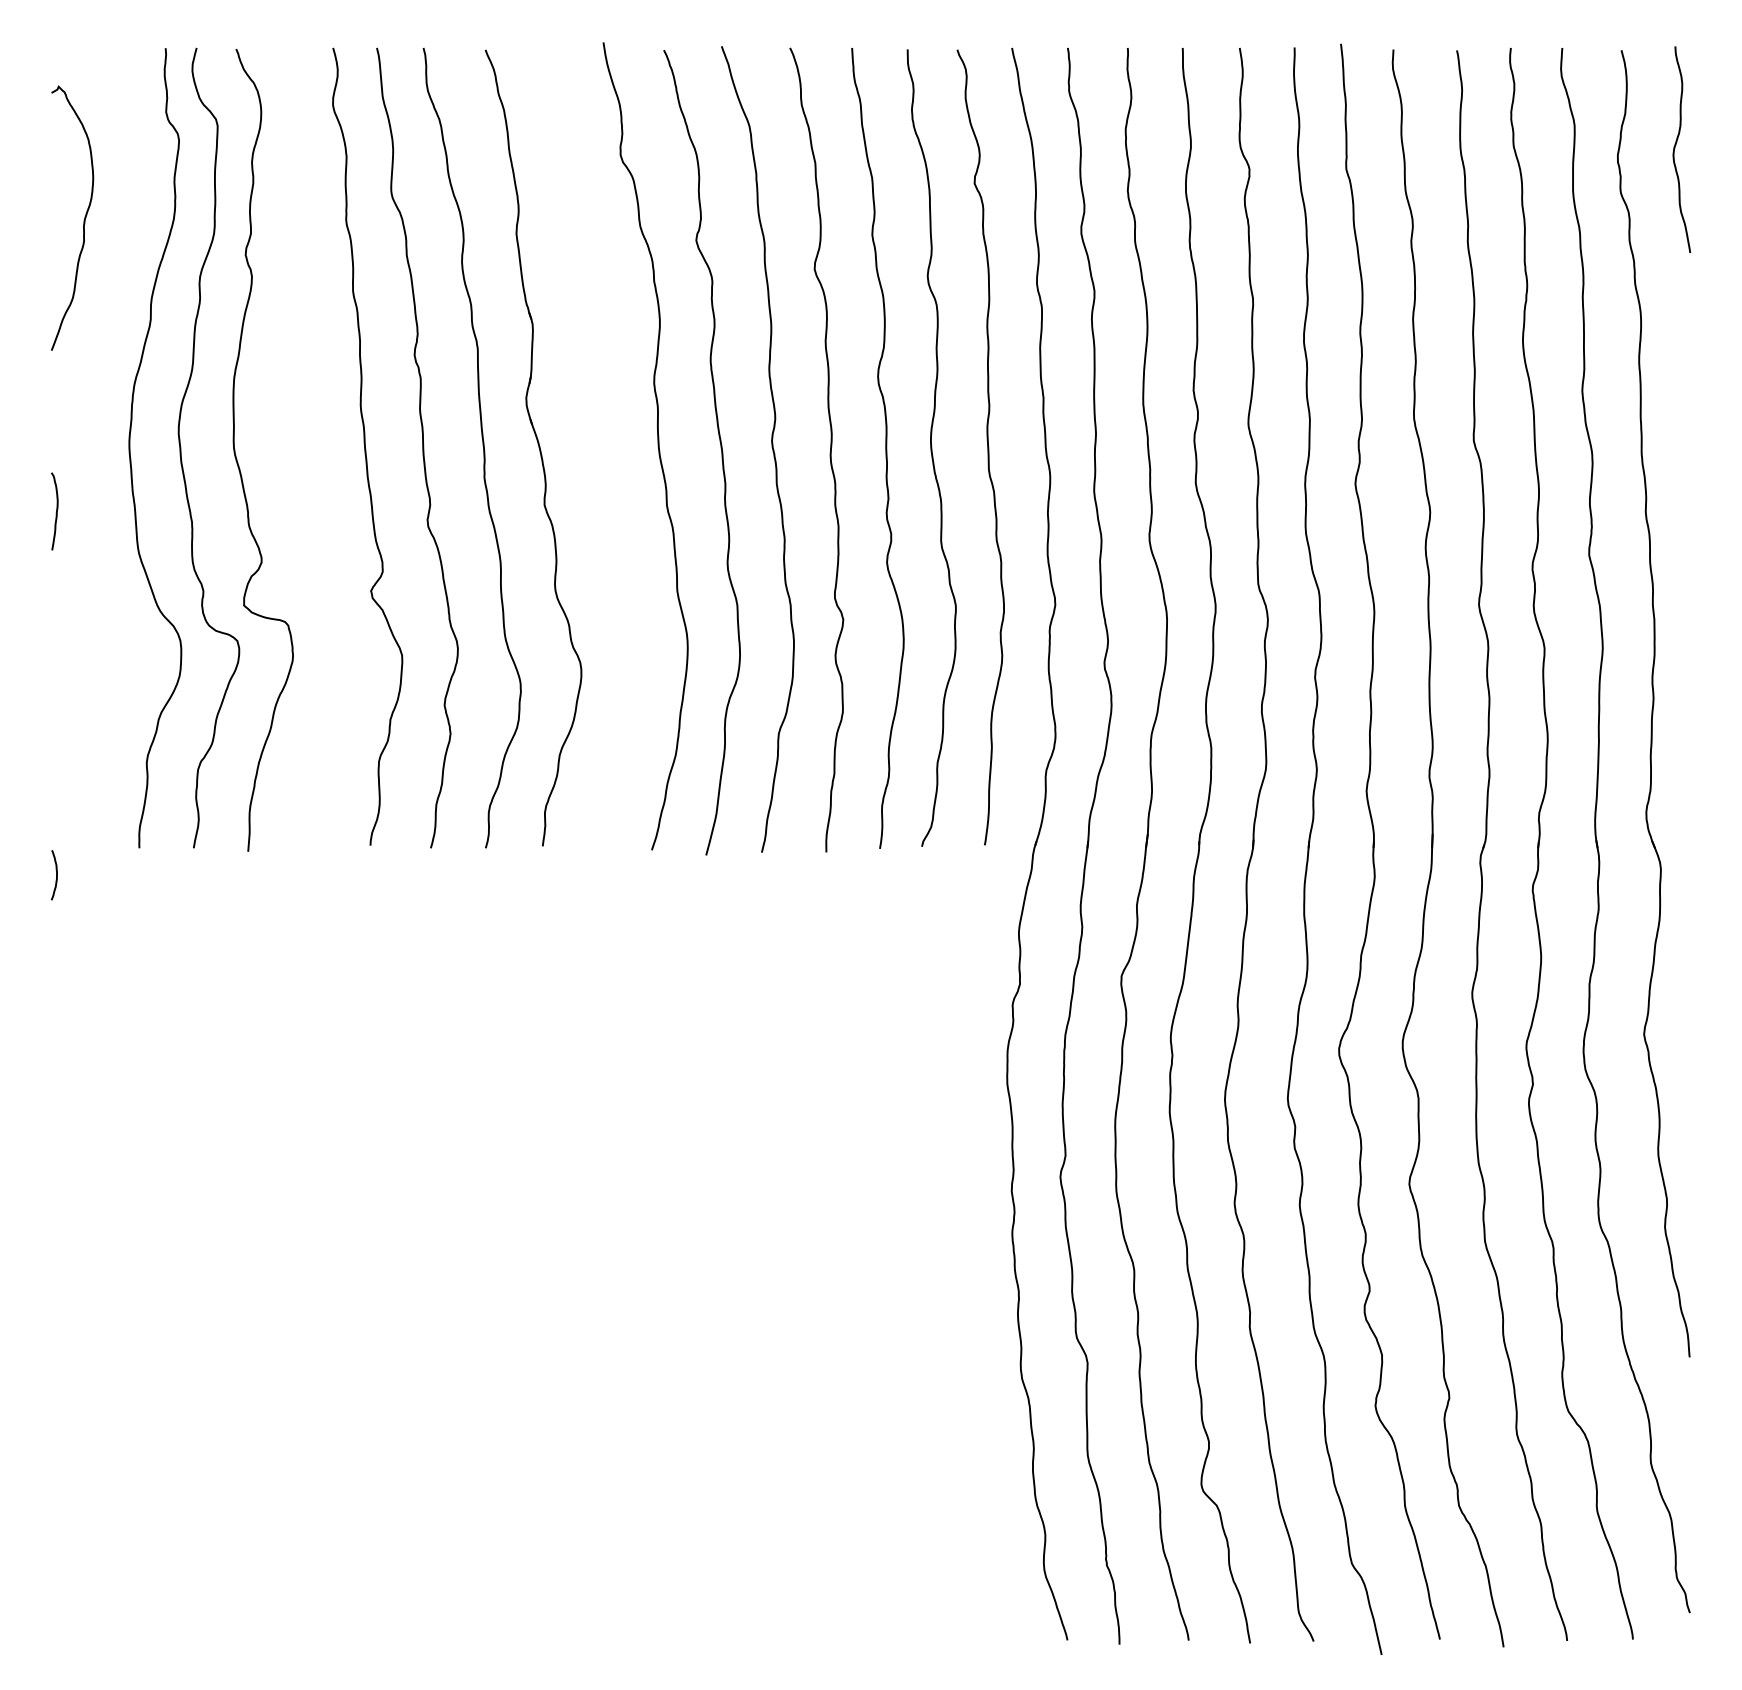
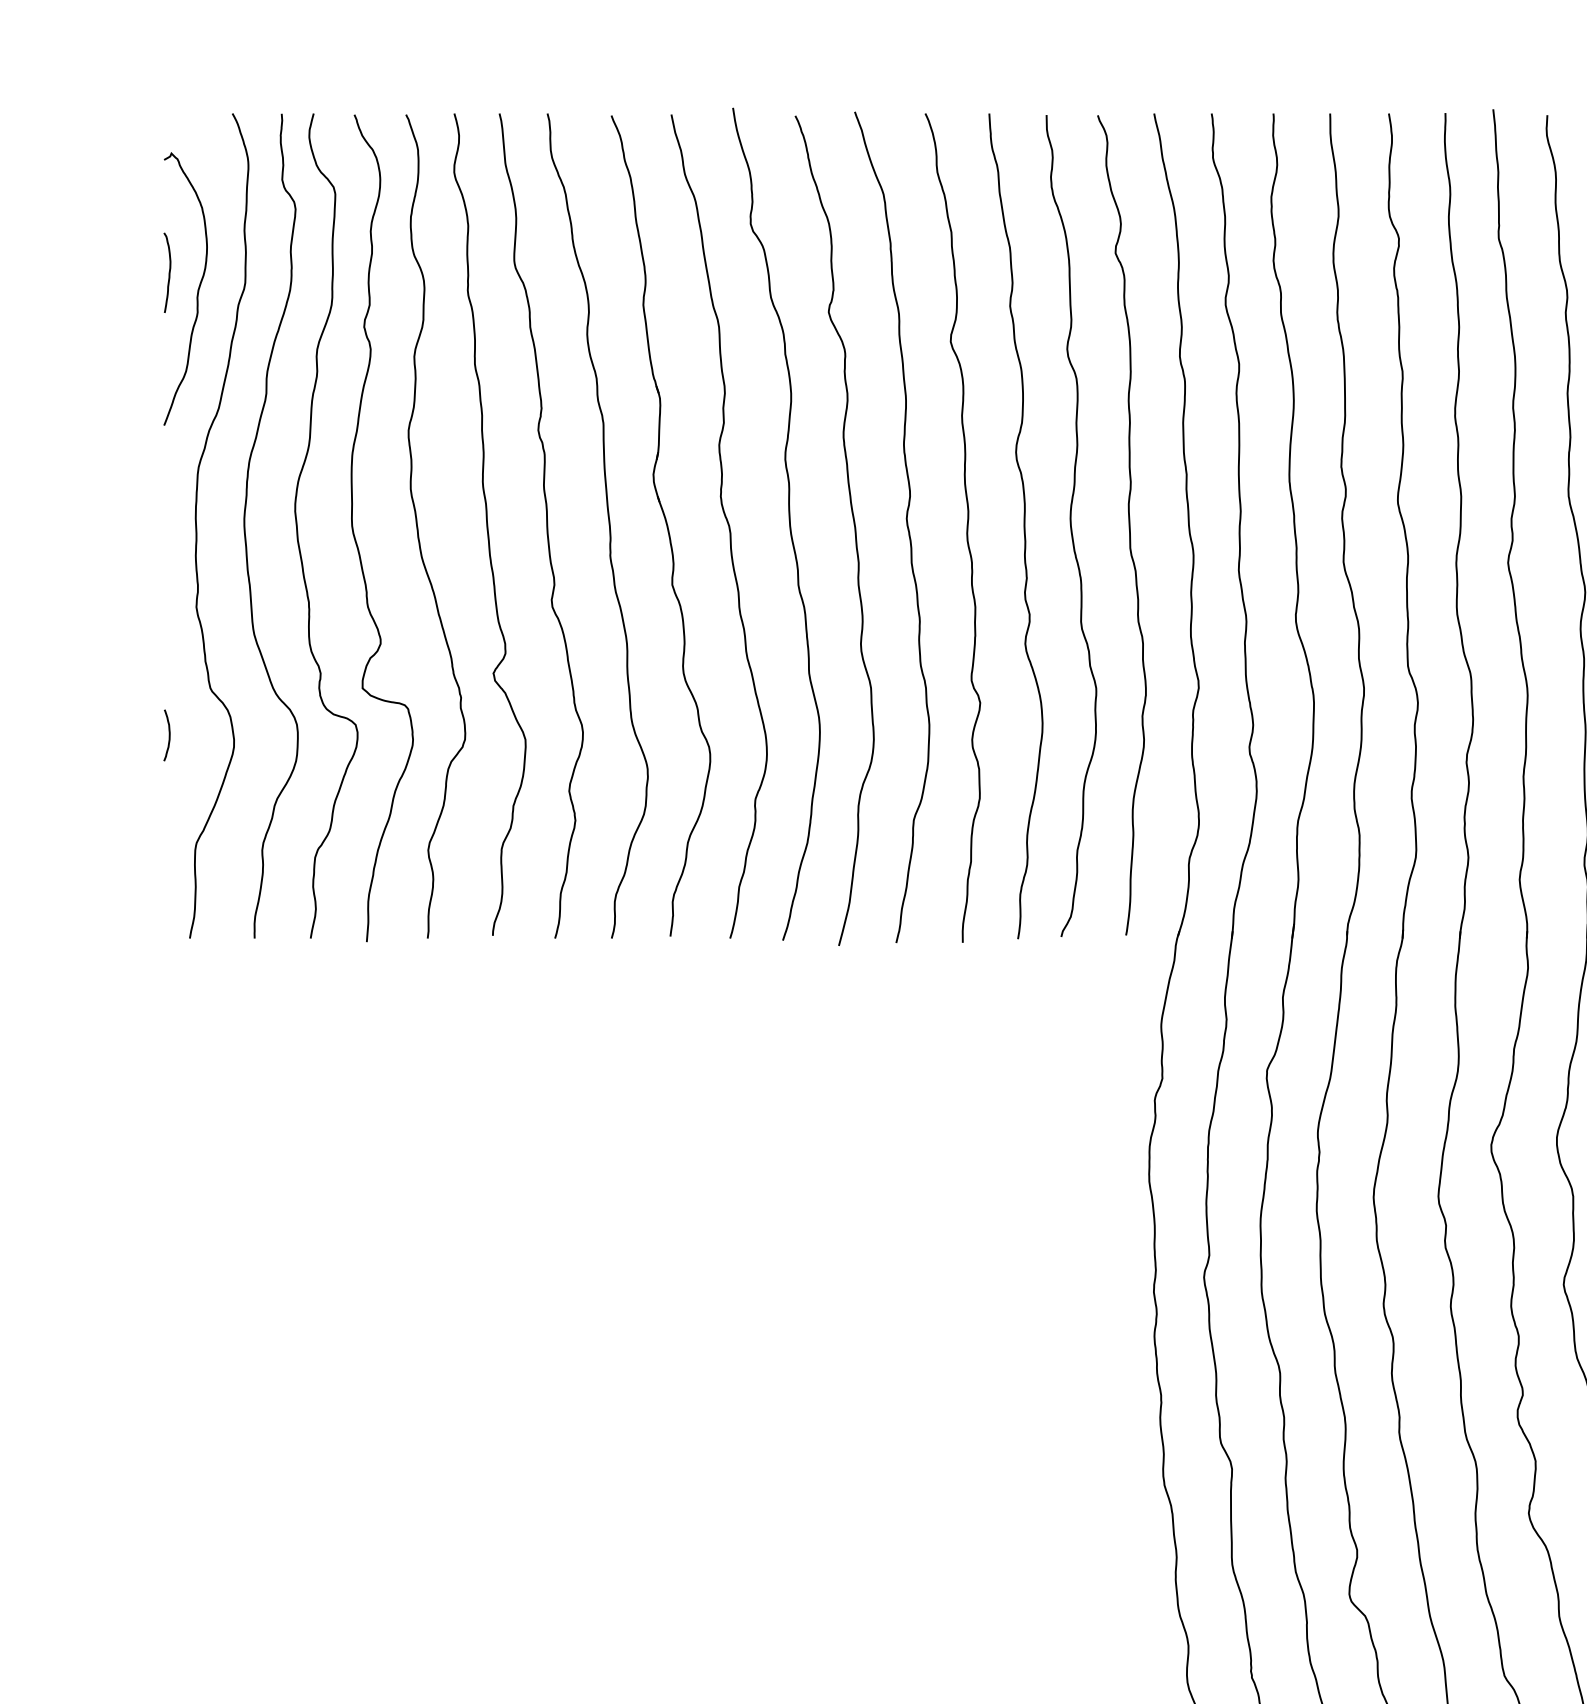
curve: (597, 445) -> (726, 523), added
curve: (83, 447) -> (197, 525), added
curve: (298, 449) -> (418, 527), added
curve: (55, 512) -> (168, 273), moved
curve: (56, 875) -> (169, 735), moved

